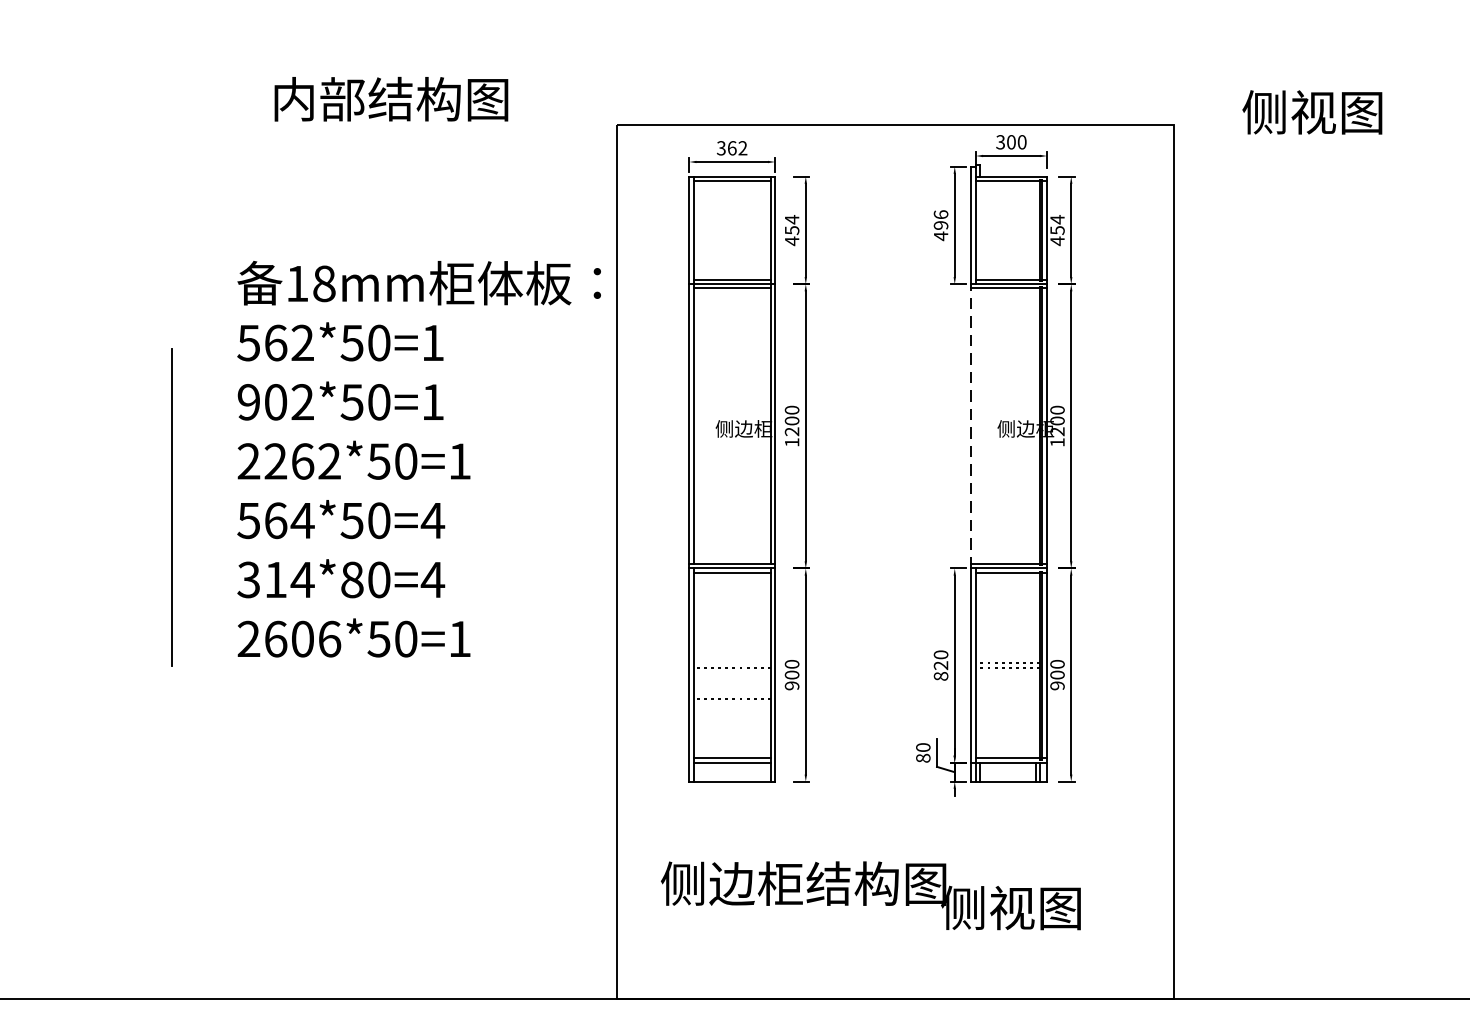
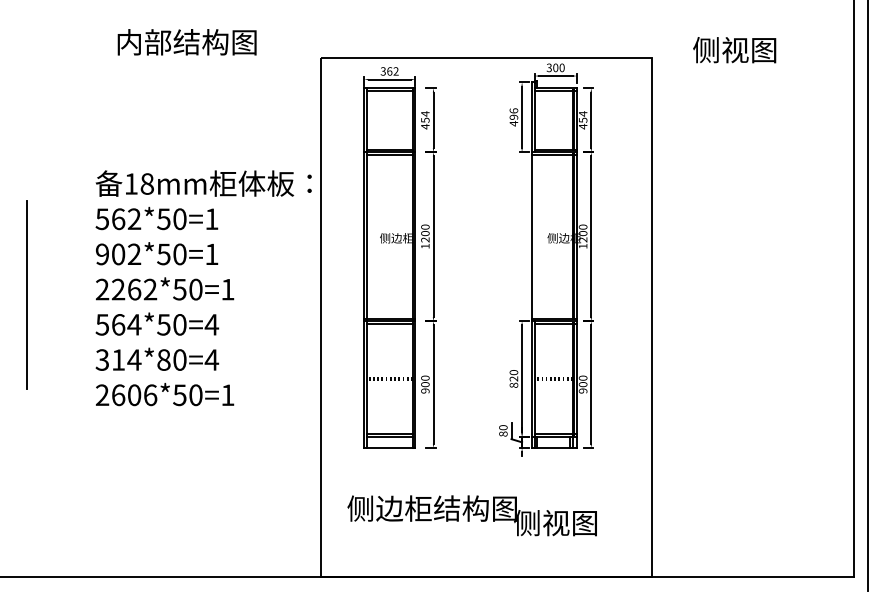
line: (970, 425) -> (531, 236), dashed -> solid
text: (418, 459) -> (203, 288), moved
line: (171, 506) -> (26, 294), moved
line: (731, 698) -> (389, 377), moved

